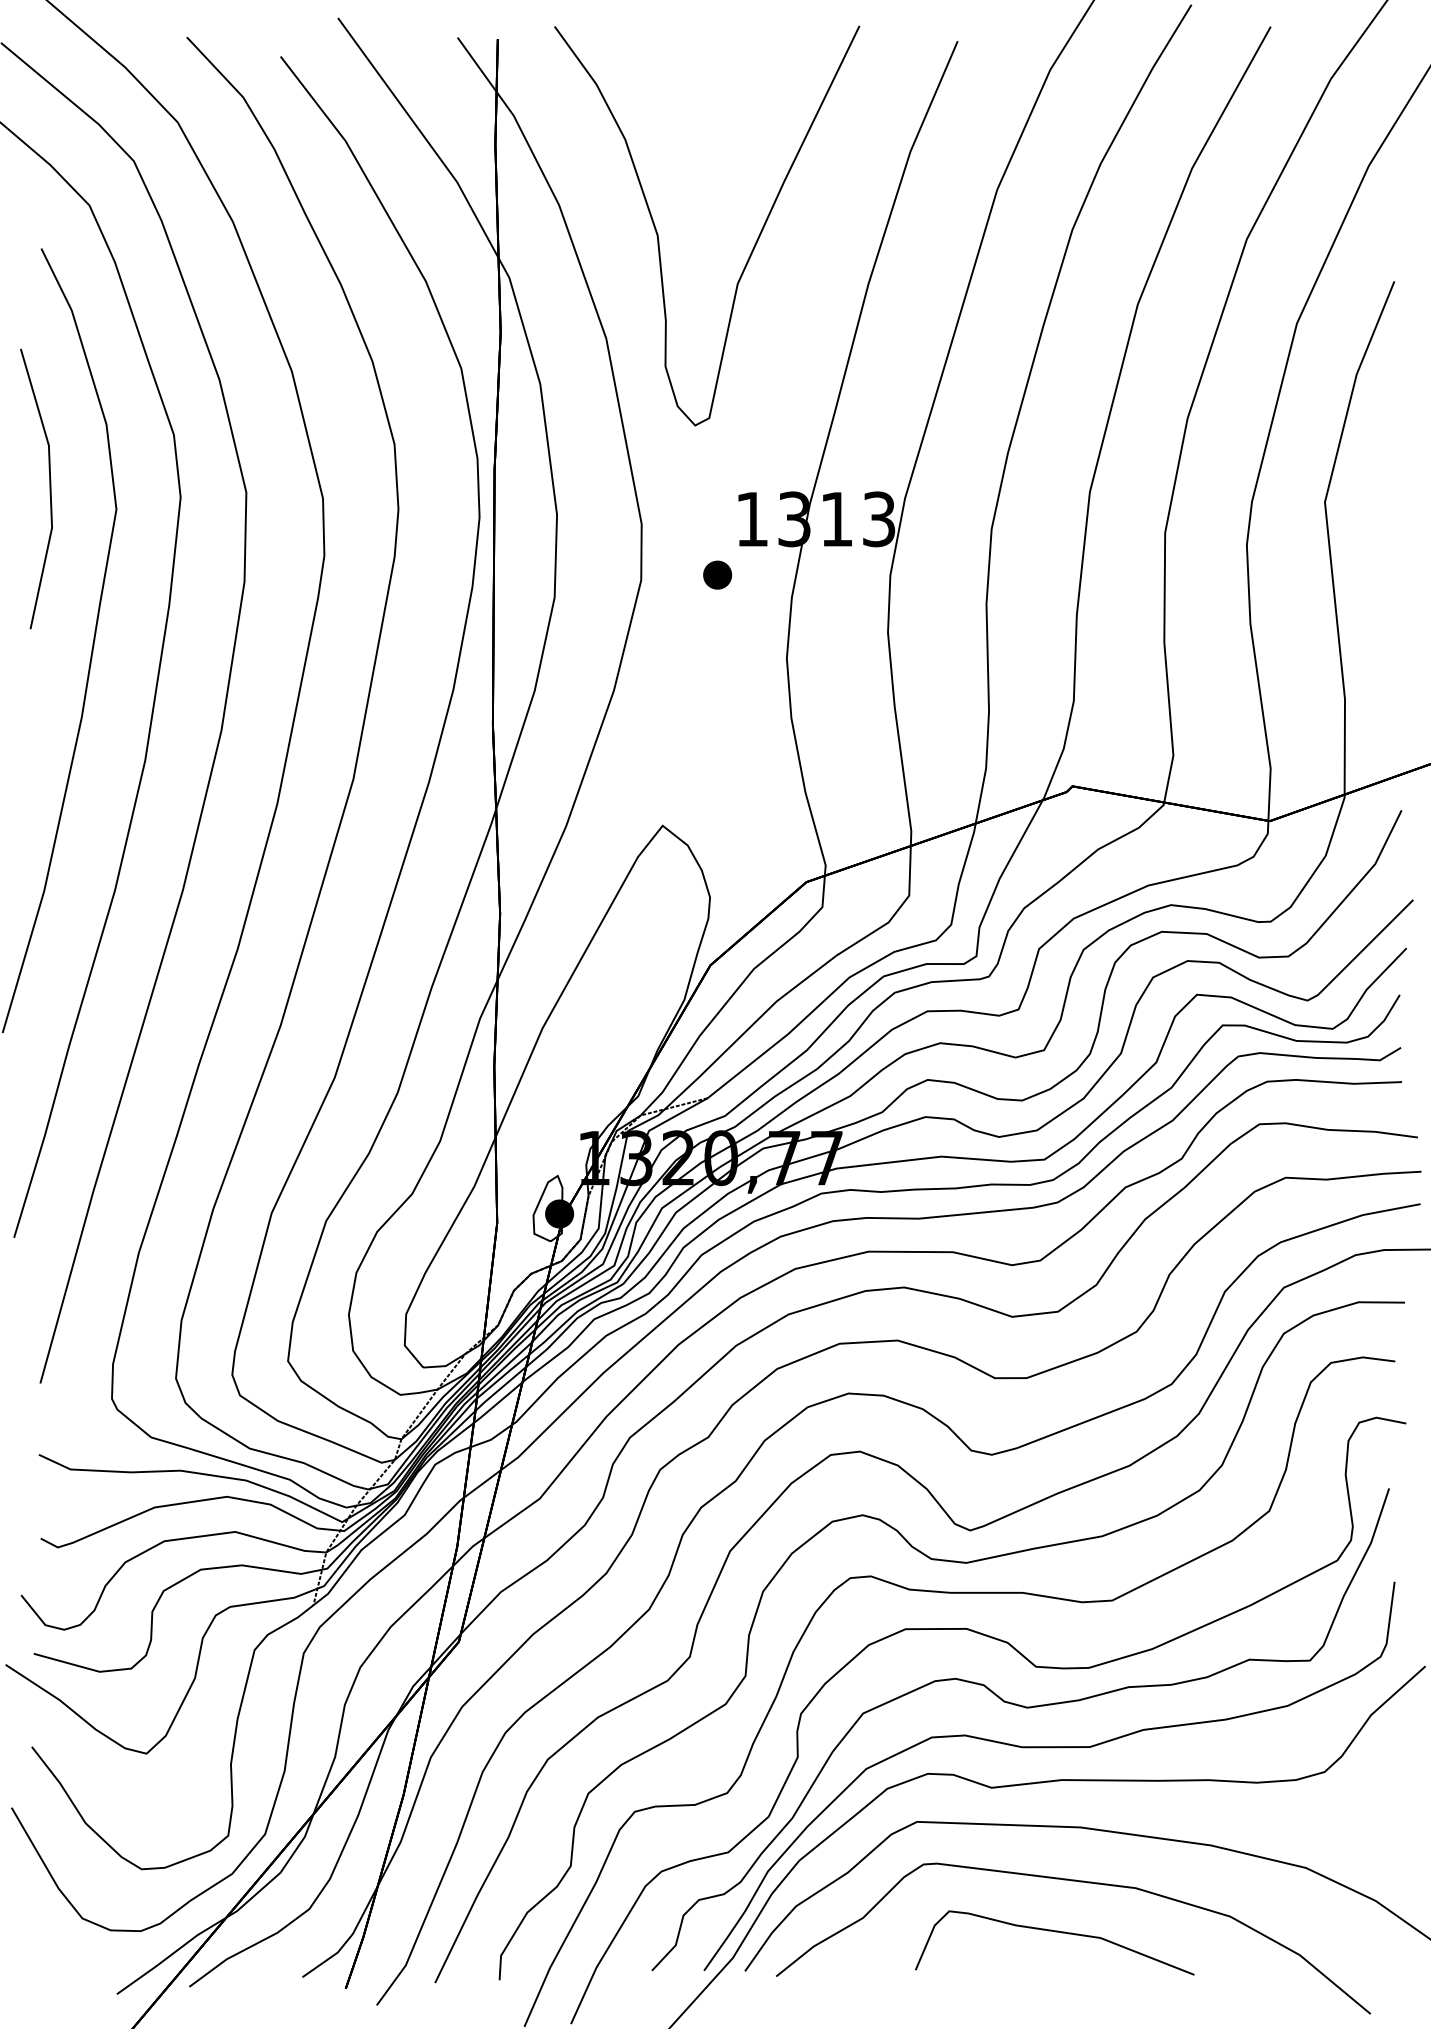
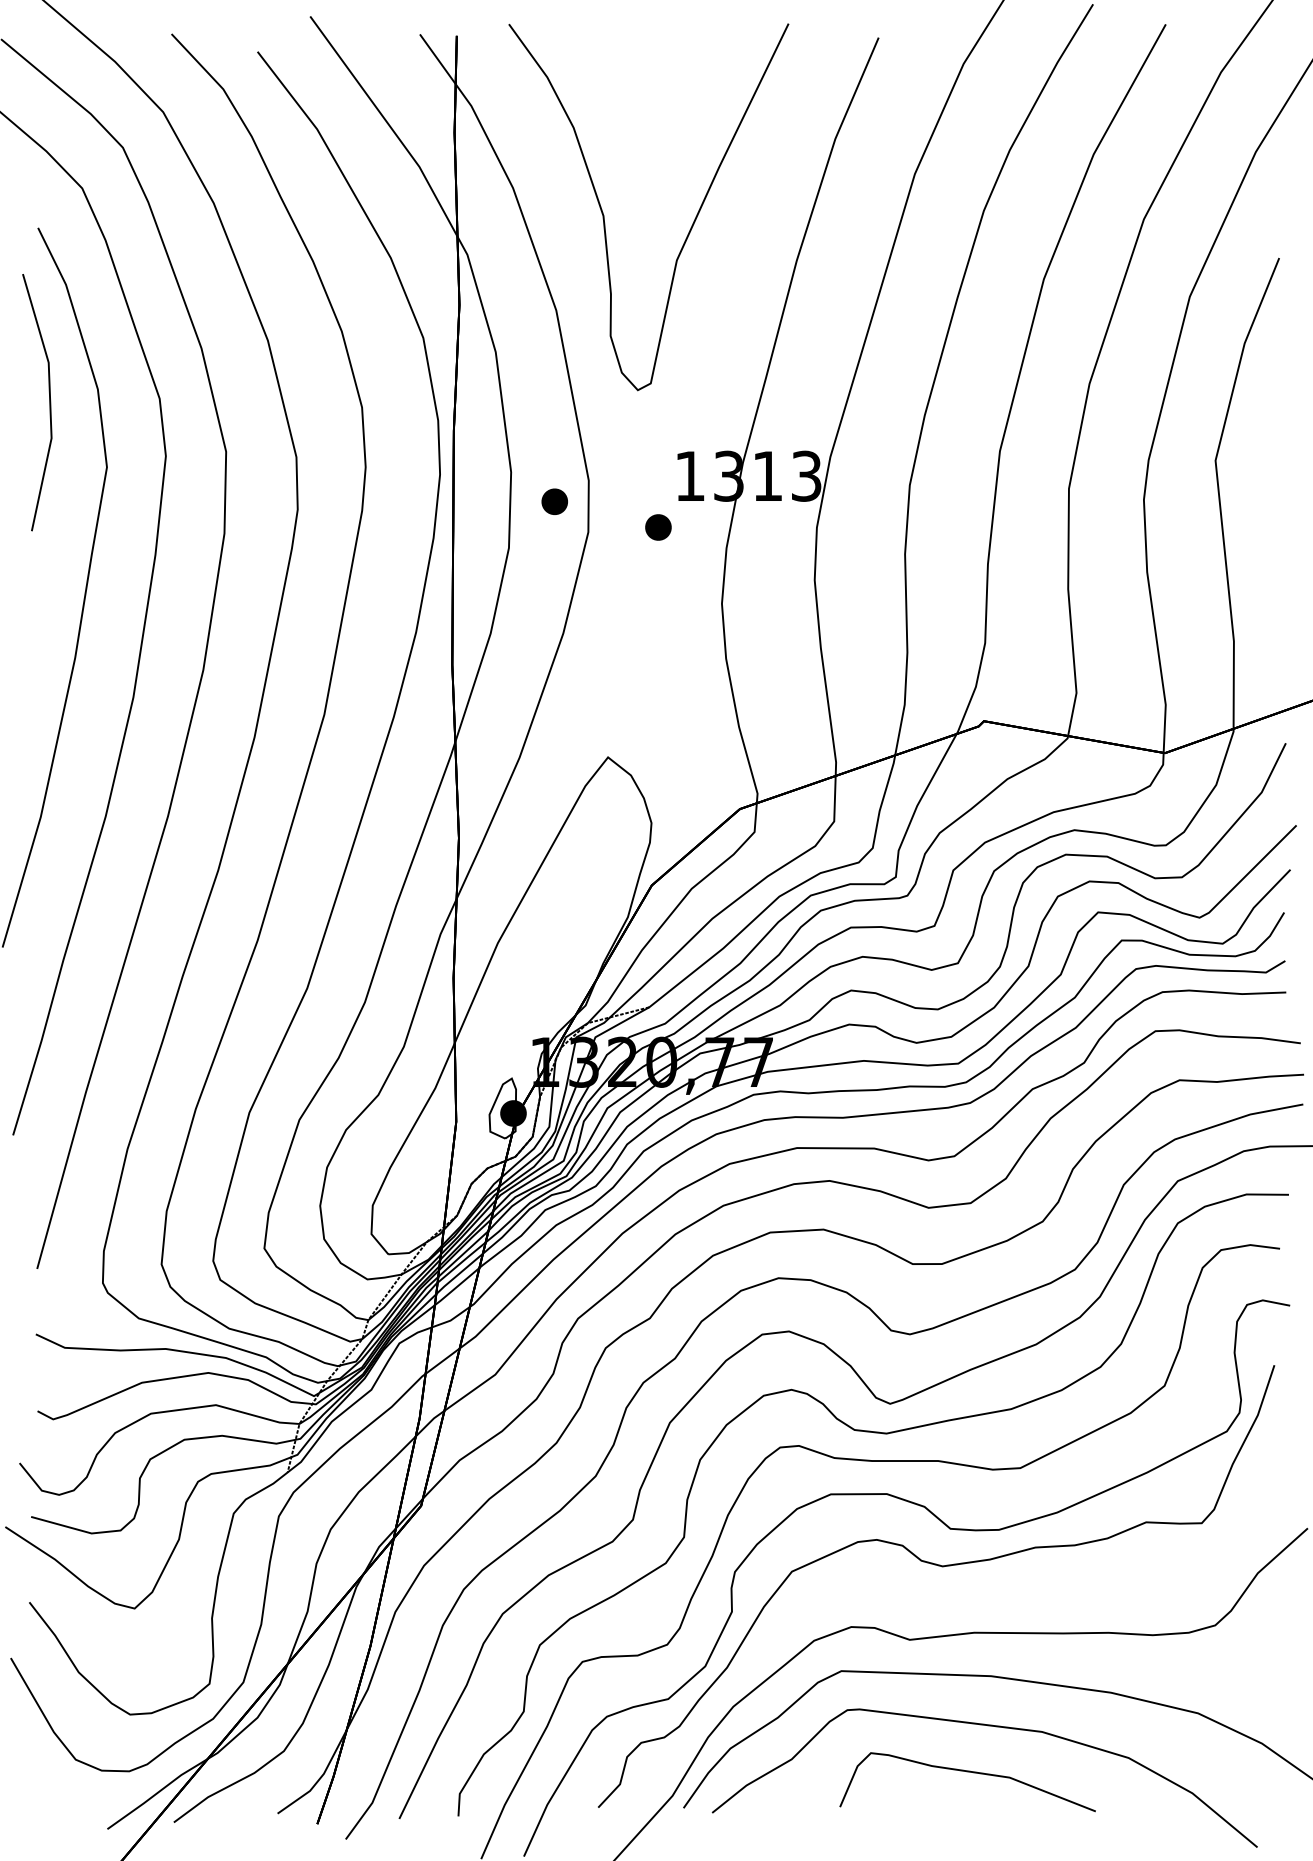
line: (49, 488) -> (49, 402), moved
part: (604, 546) -> (554, 501), added
curve: (1049, 1748) -> (962, 1603), removed

